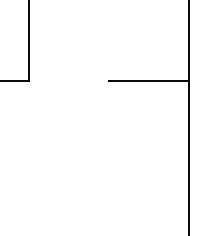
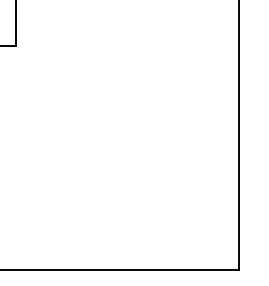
line: (149, 81) -> (183, 46), removed

